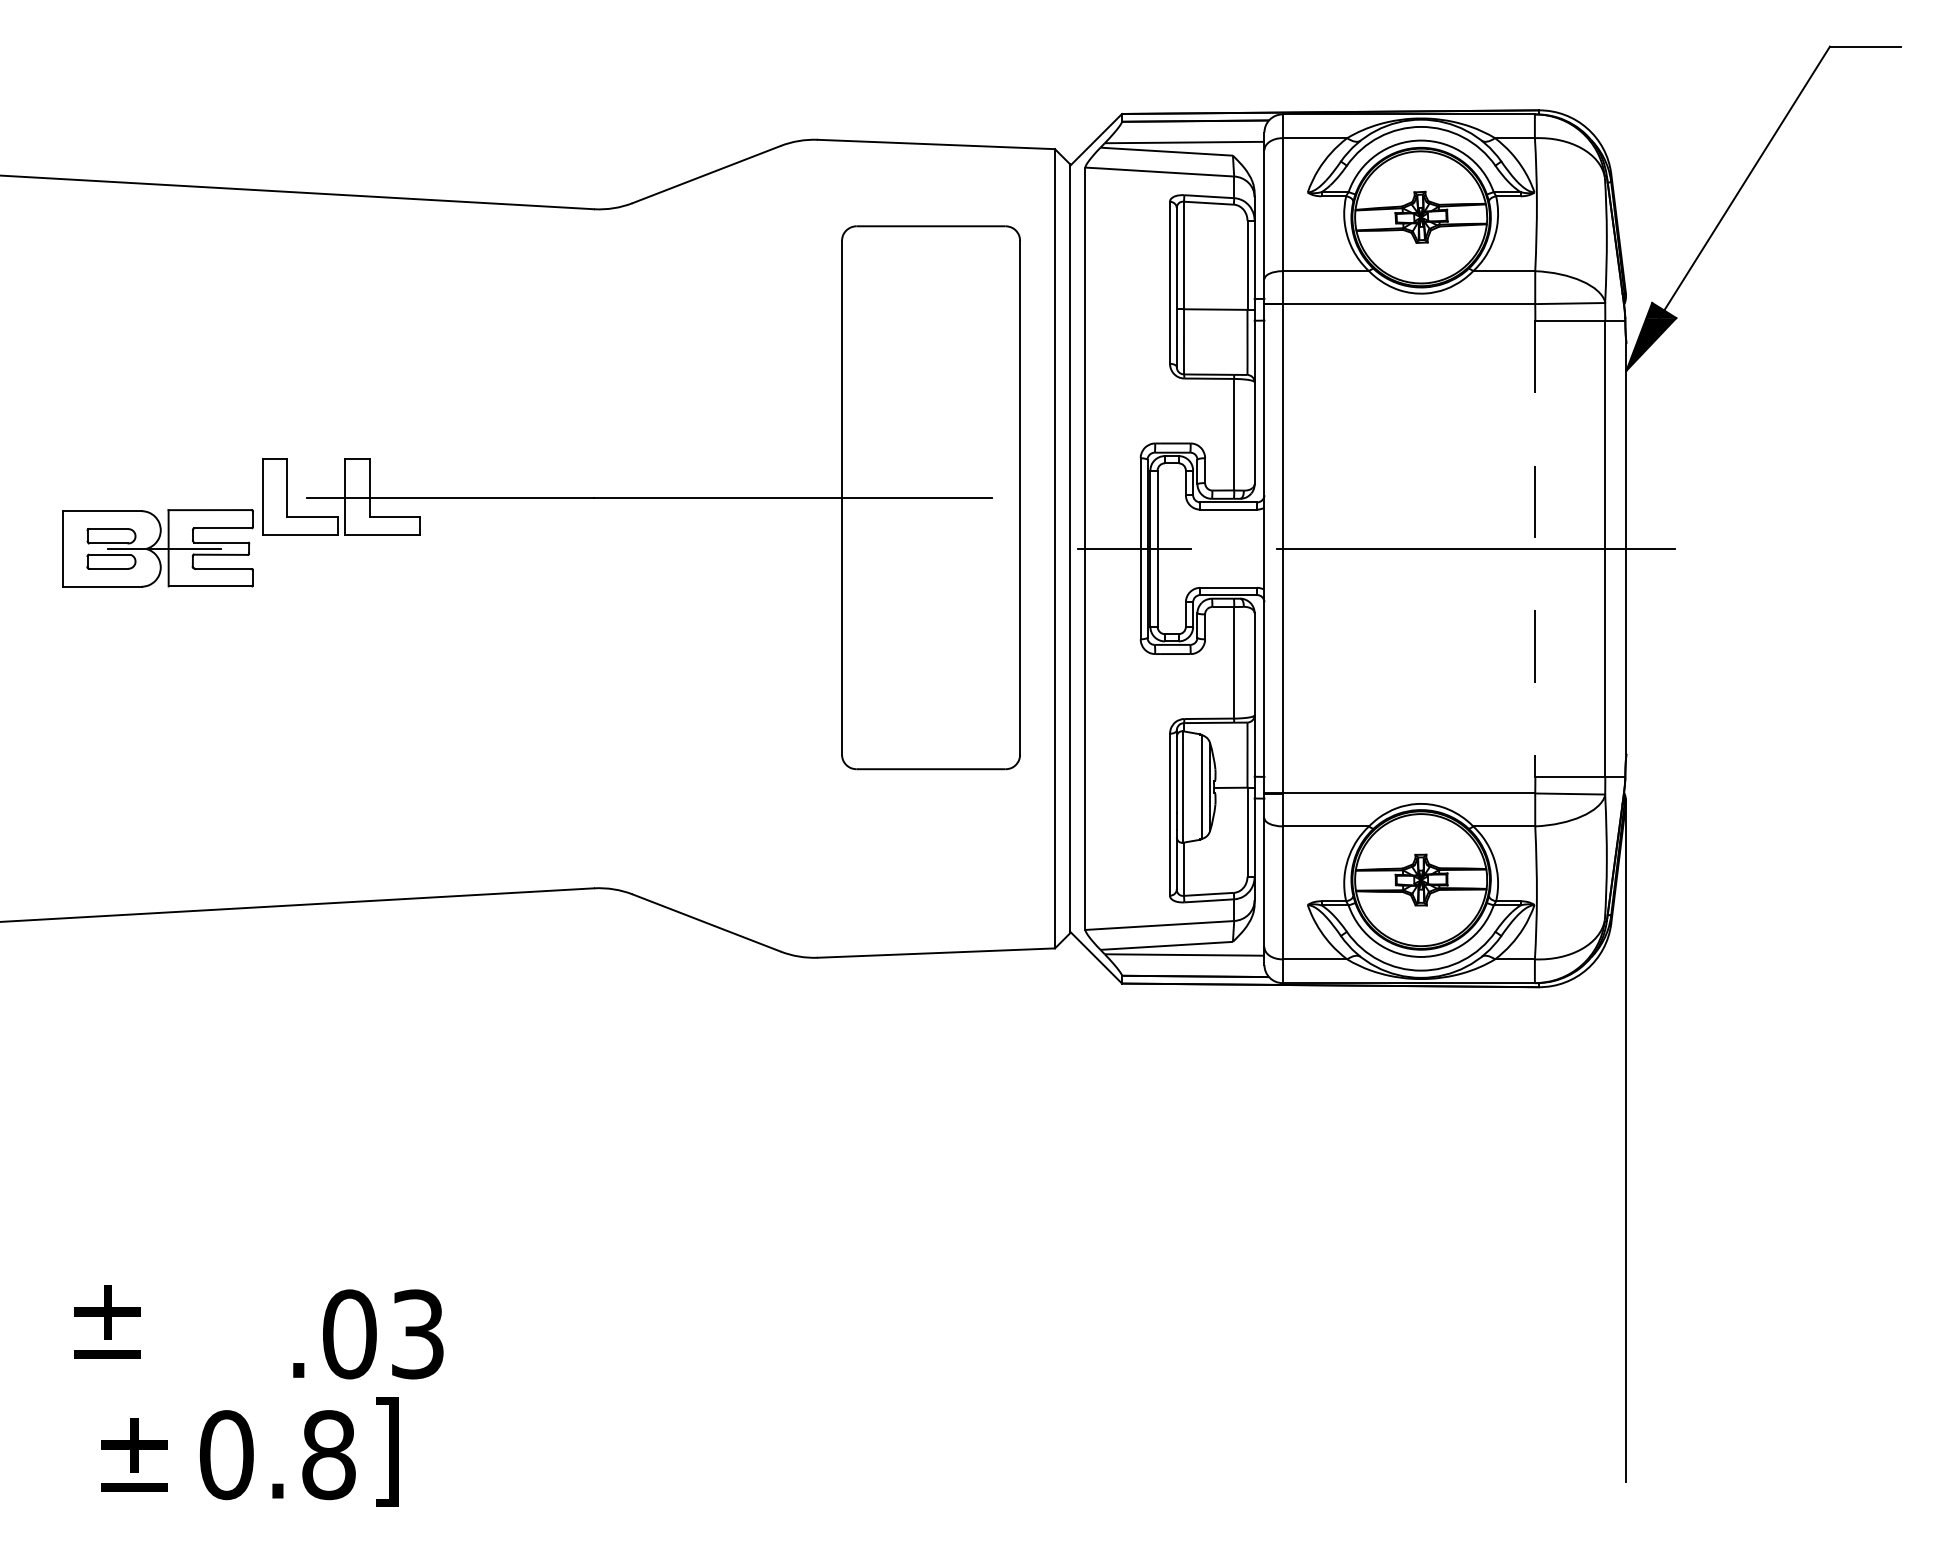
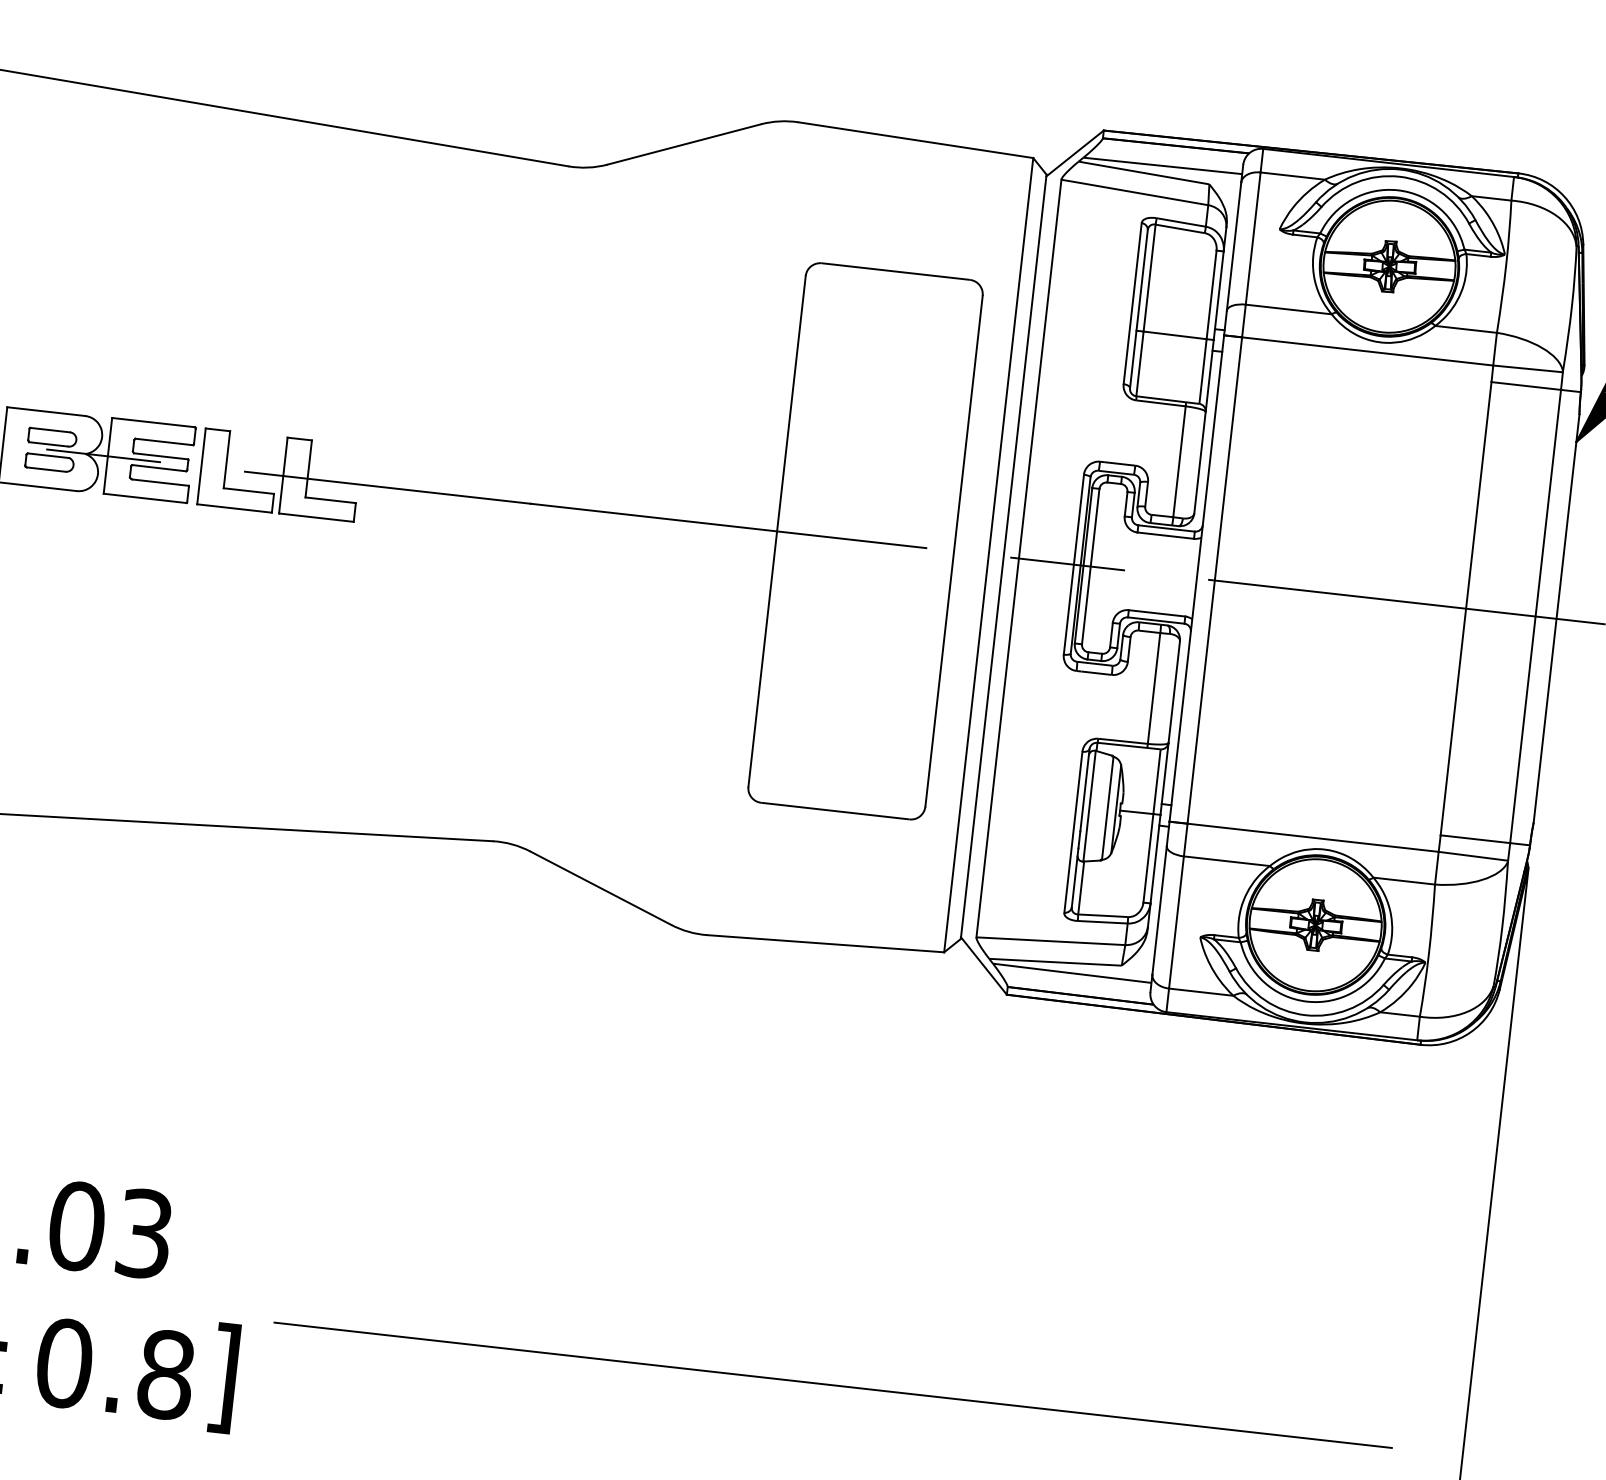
part: (641, 497) -> (577, 508), moved
line: (1535, 549) -> (1466, 609), dashed -> solid
text: (368, 1334) -> (95, 1228), moved
line: (992, 1391) -> (832, 1385), added

